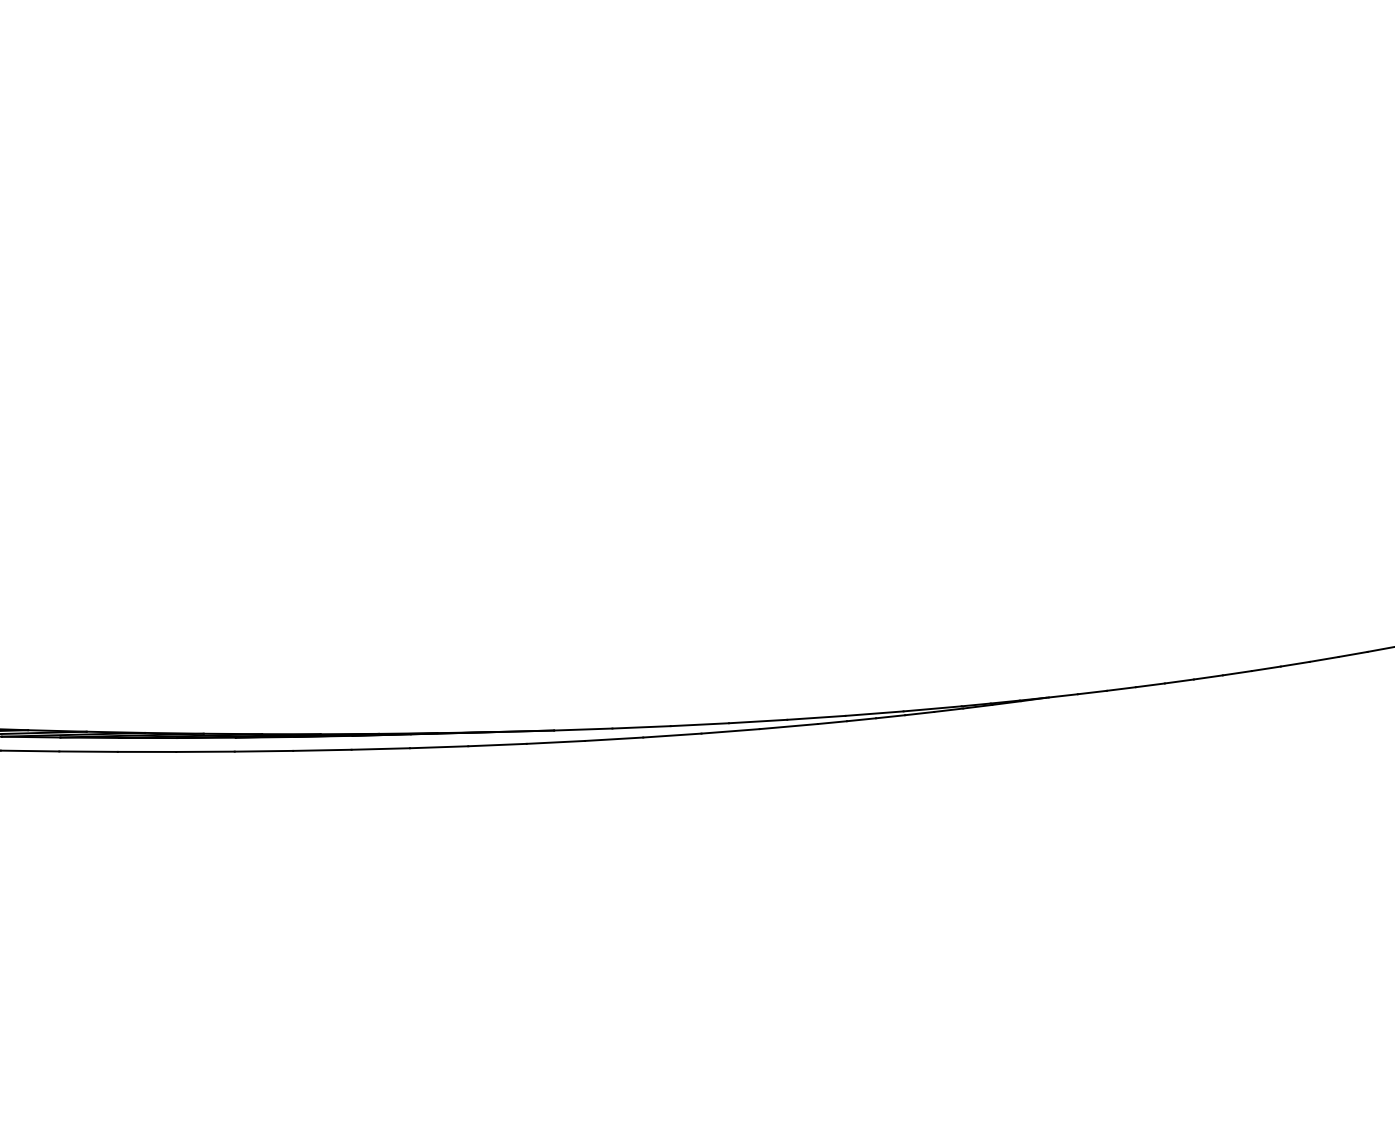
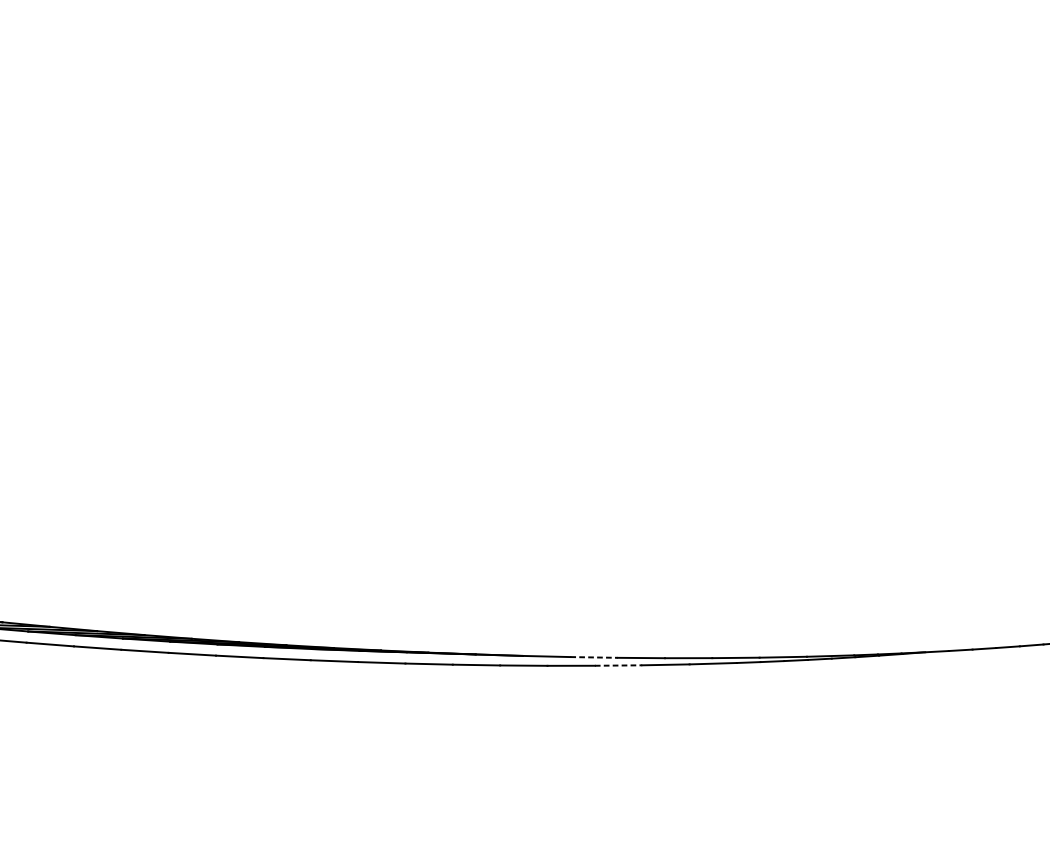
line: (642, 727) -> (594, 657), solid -> dashed
line: (672, 735) -> (618, 665), solid -> dashed

